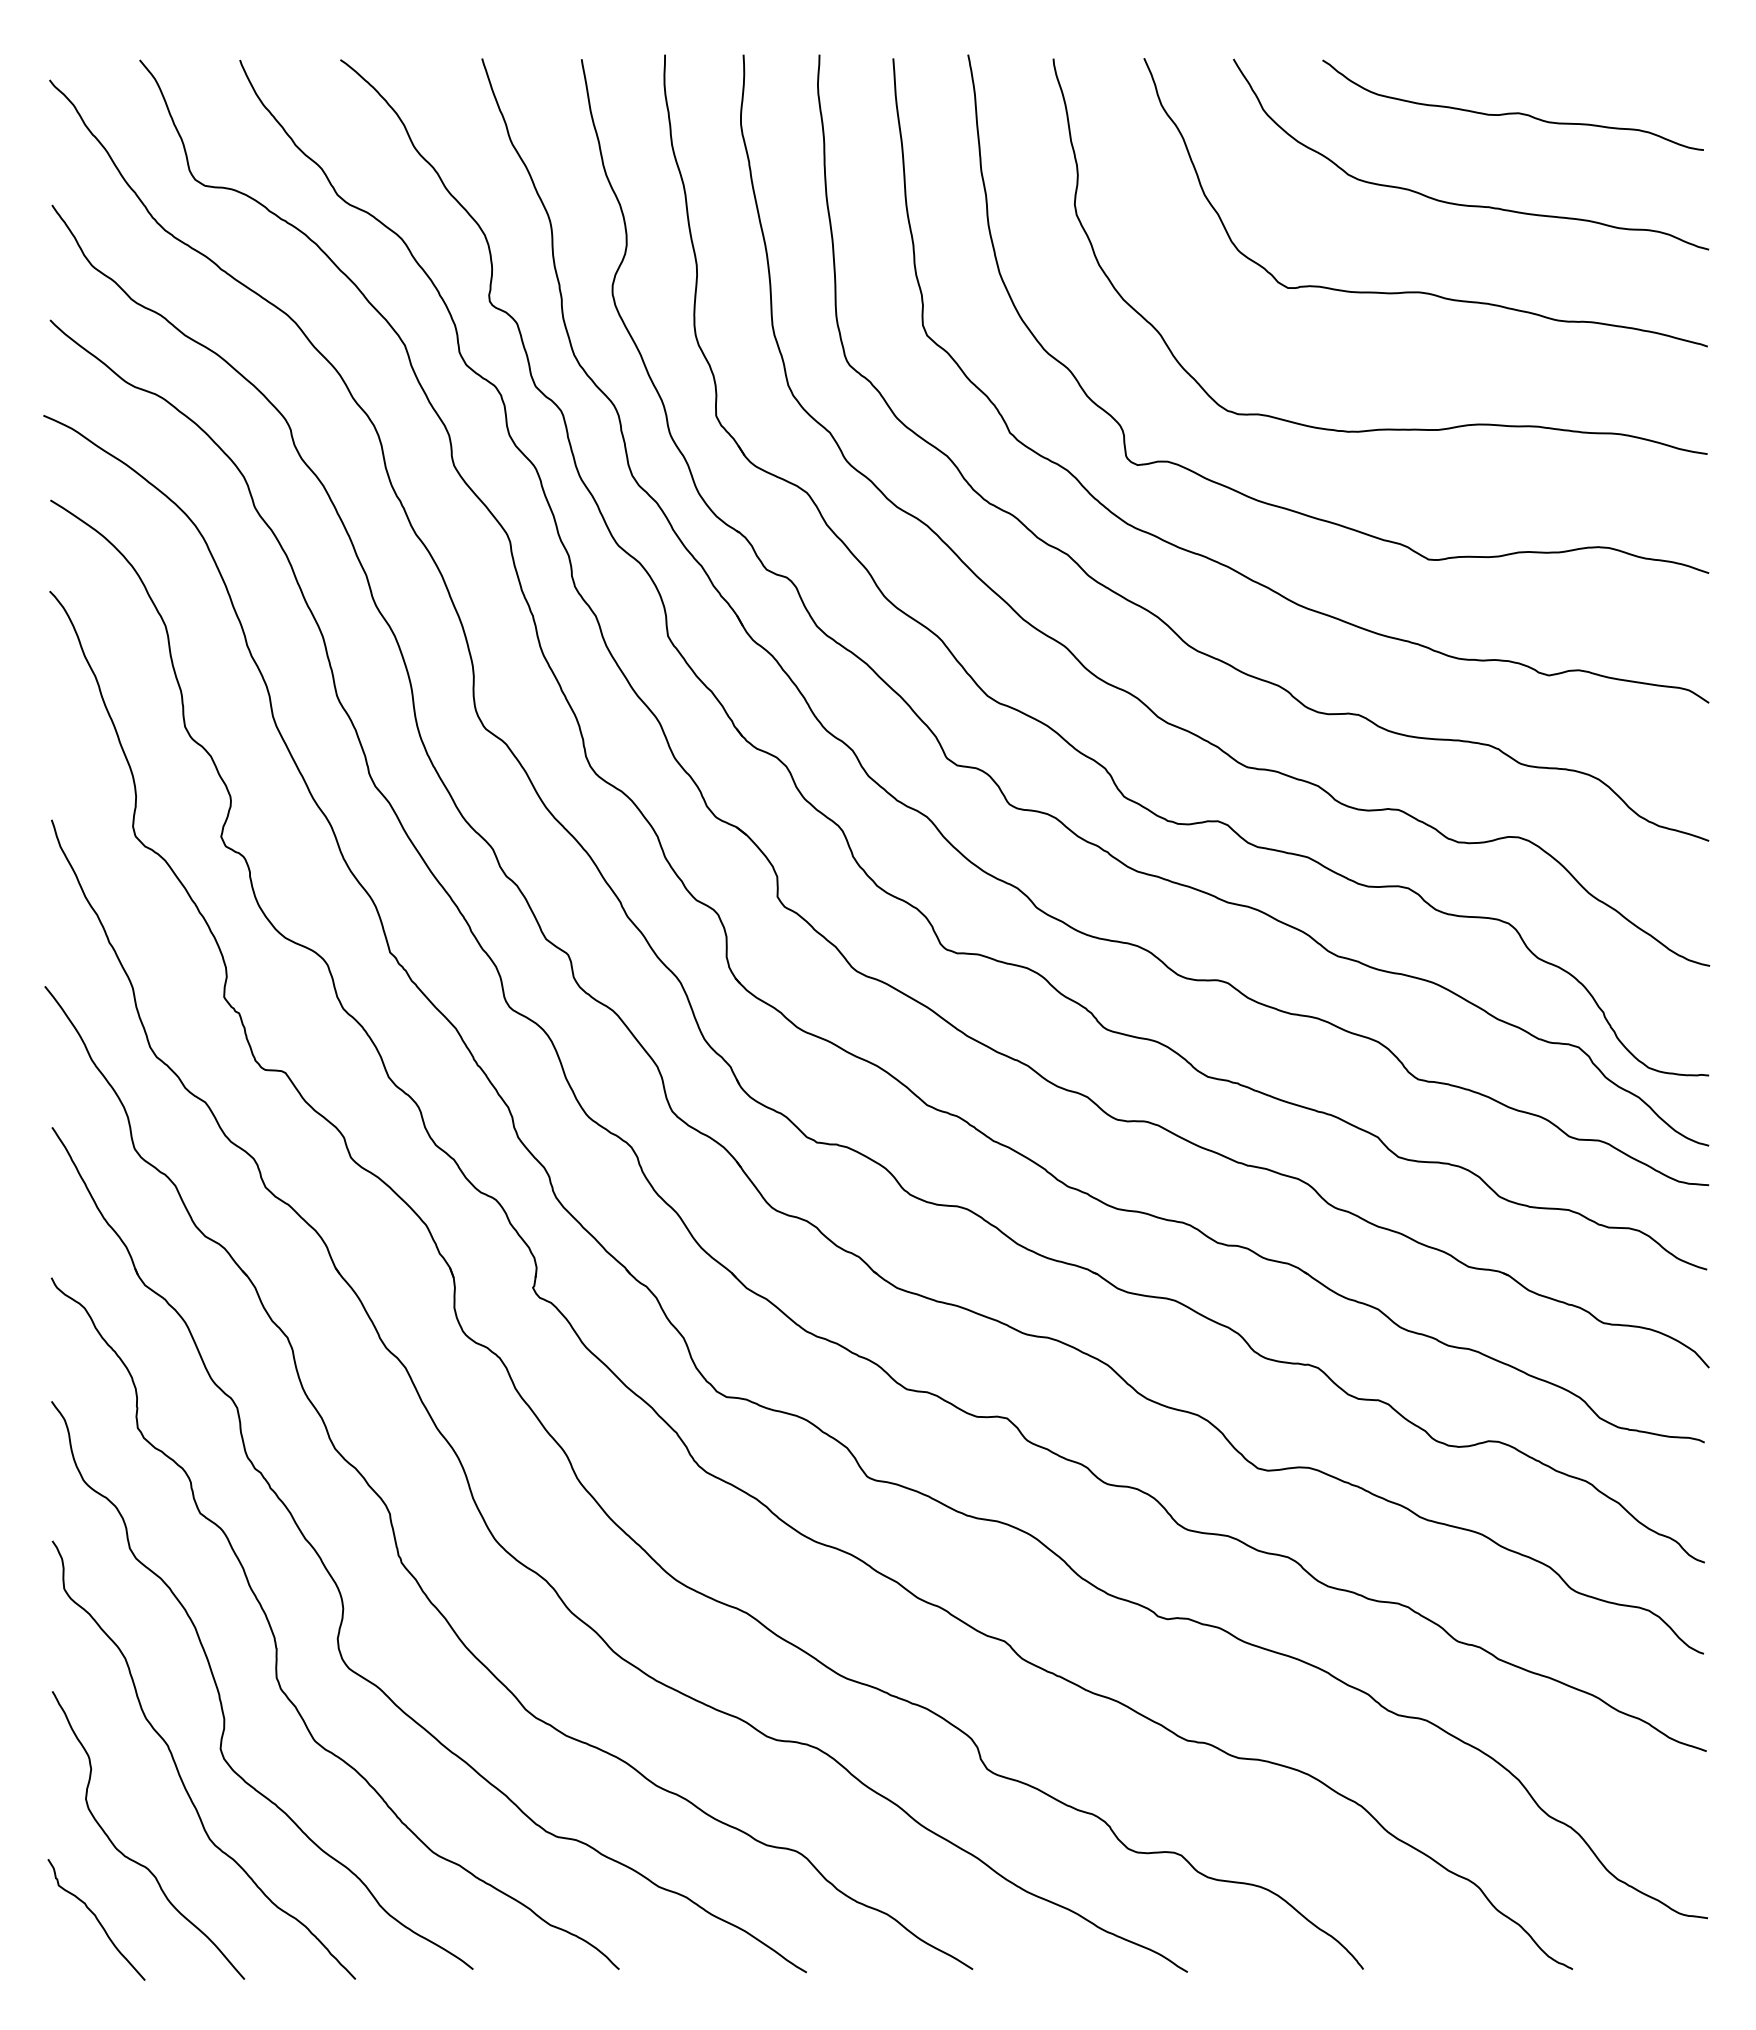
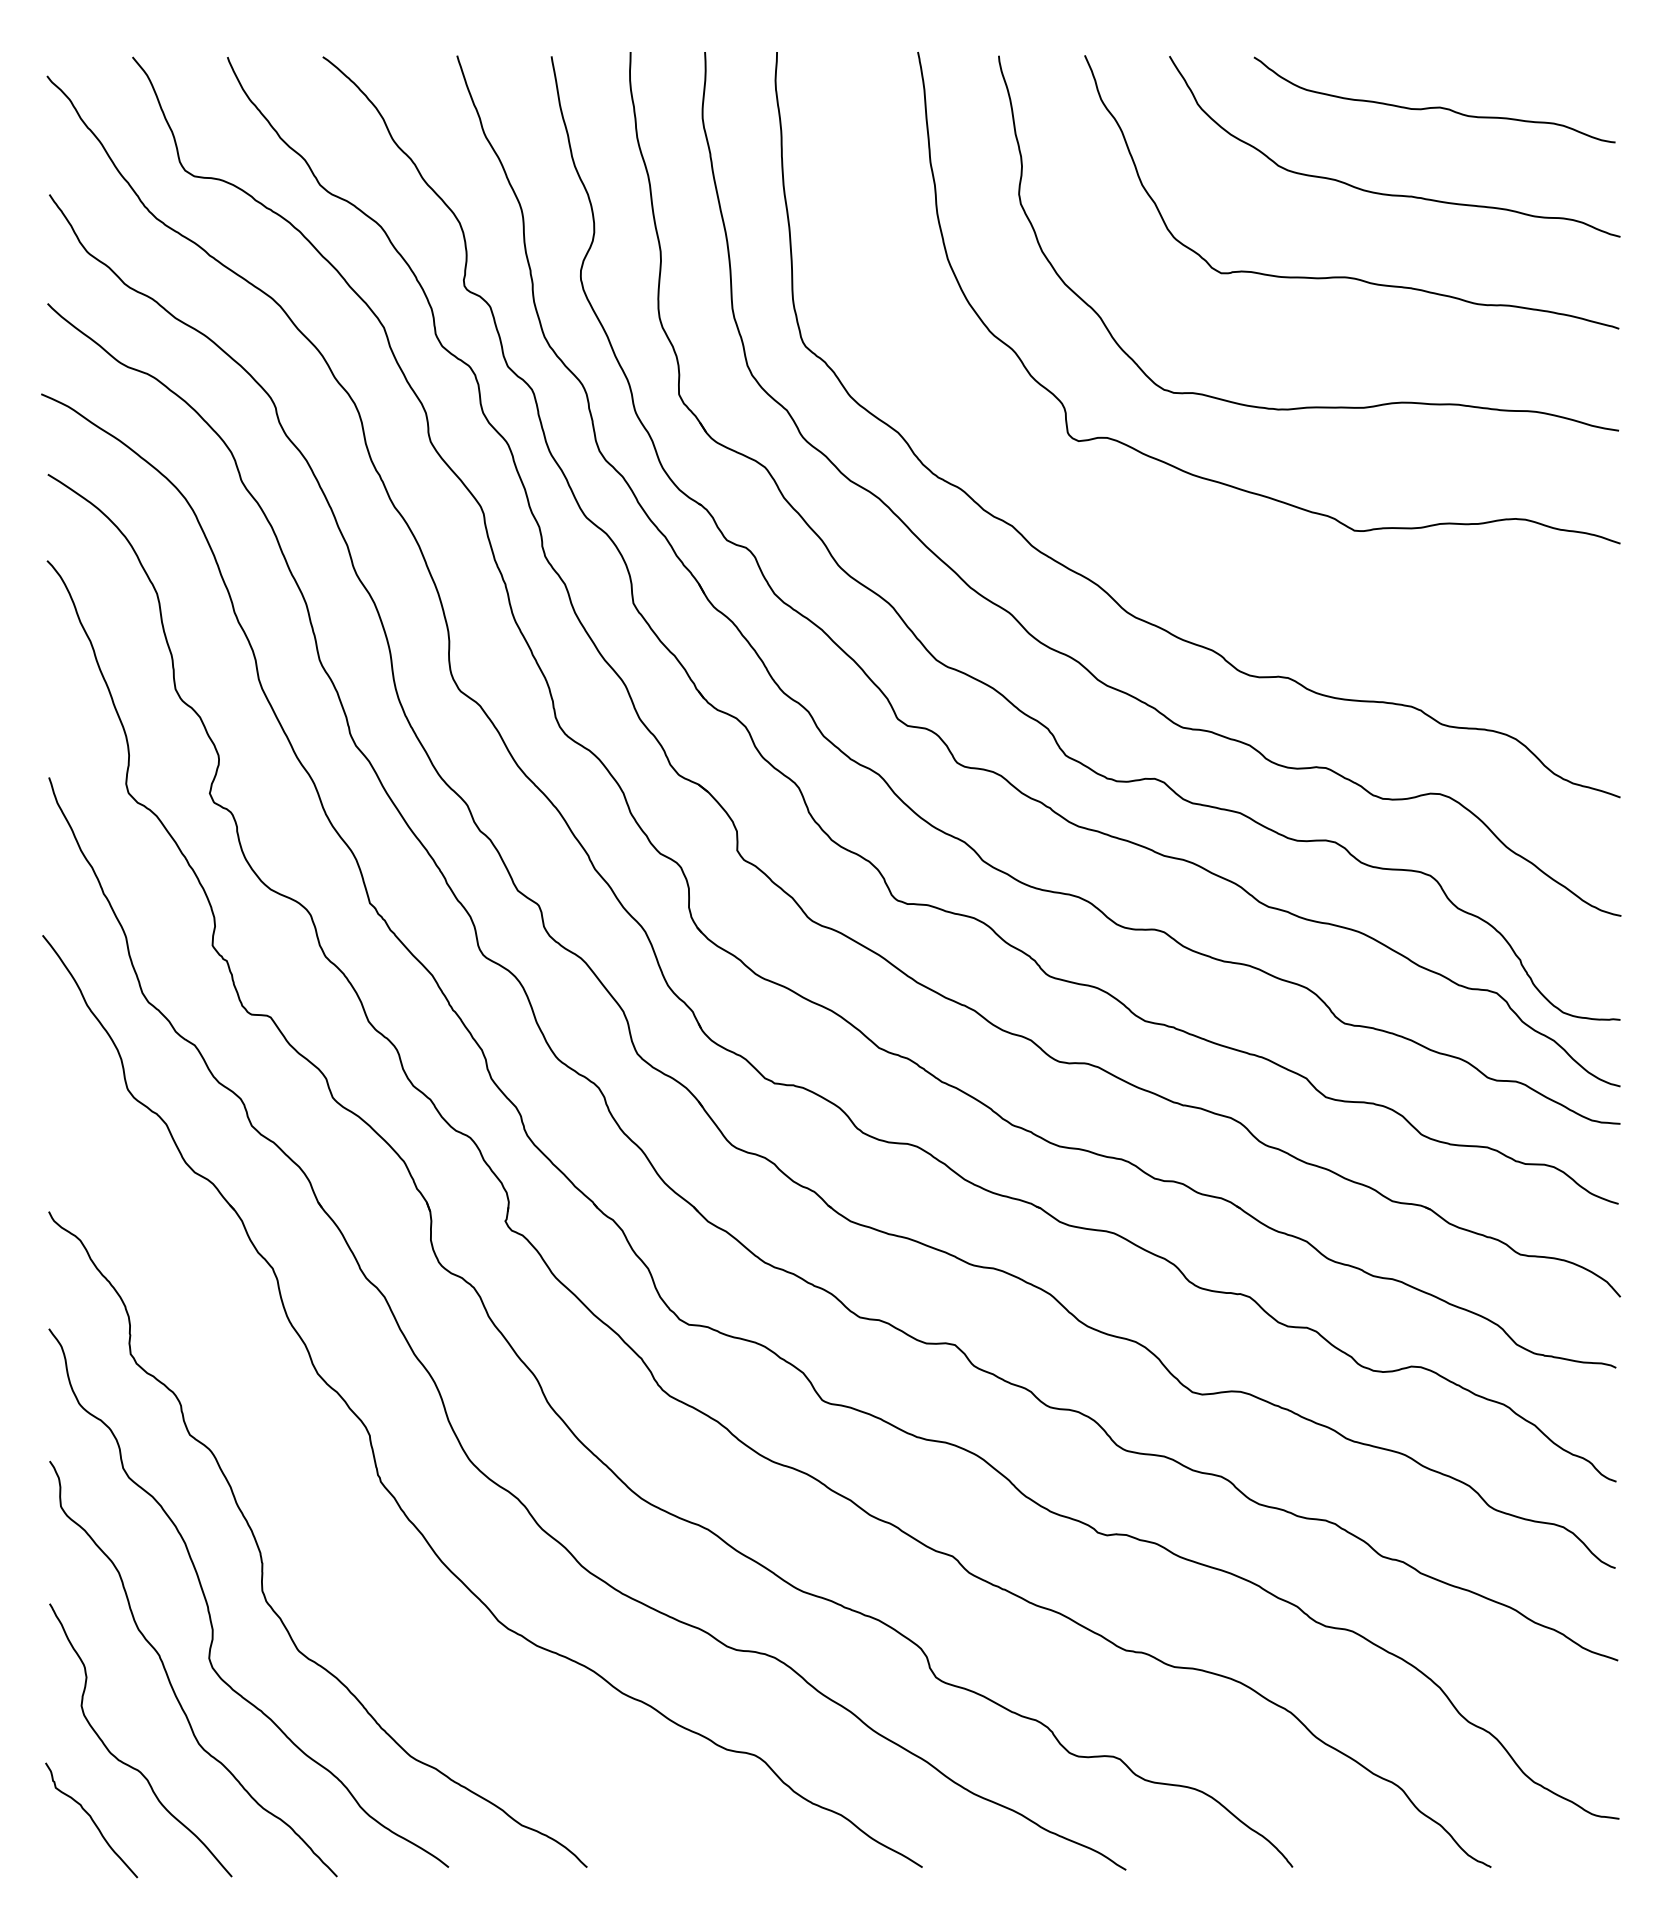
curve: (1216, 560) -> (1153, 531), removed
part: (339, 1588) -> (321, 1506), removed

